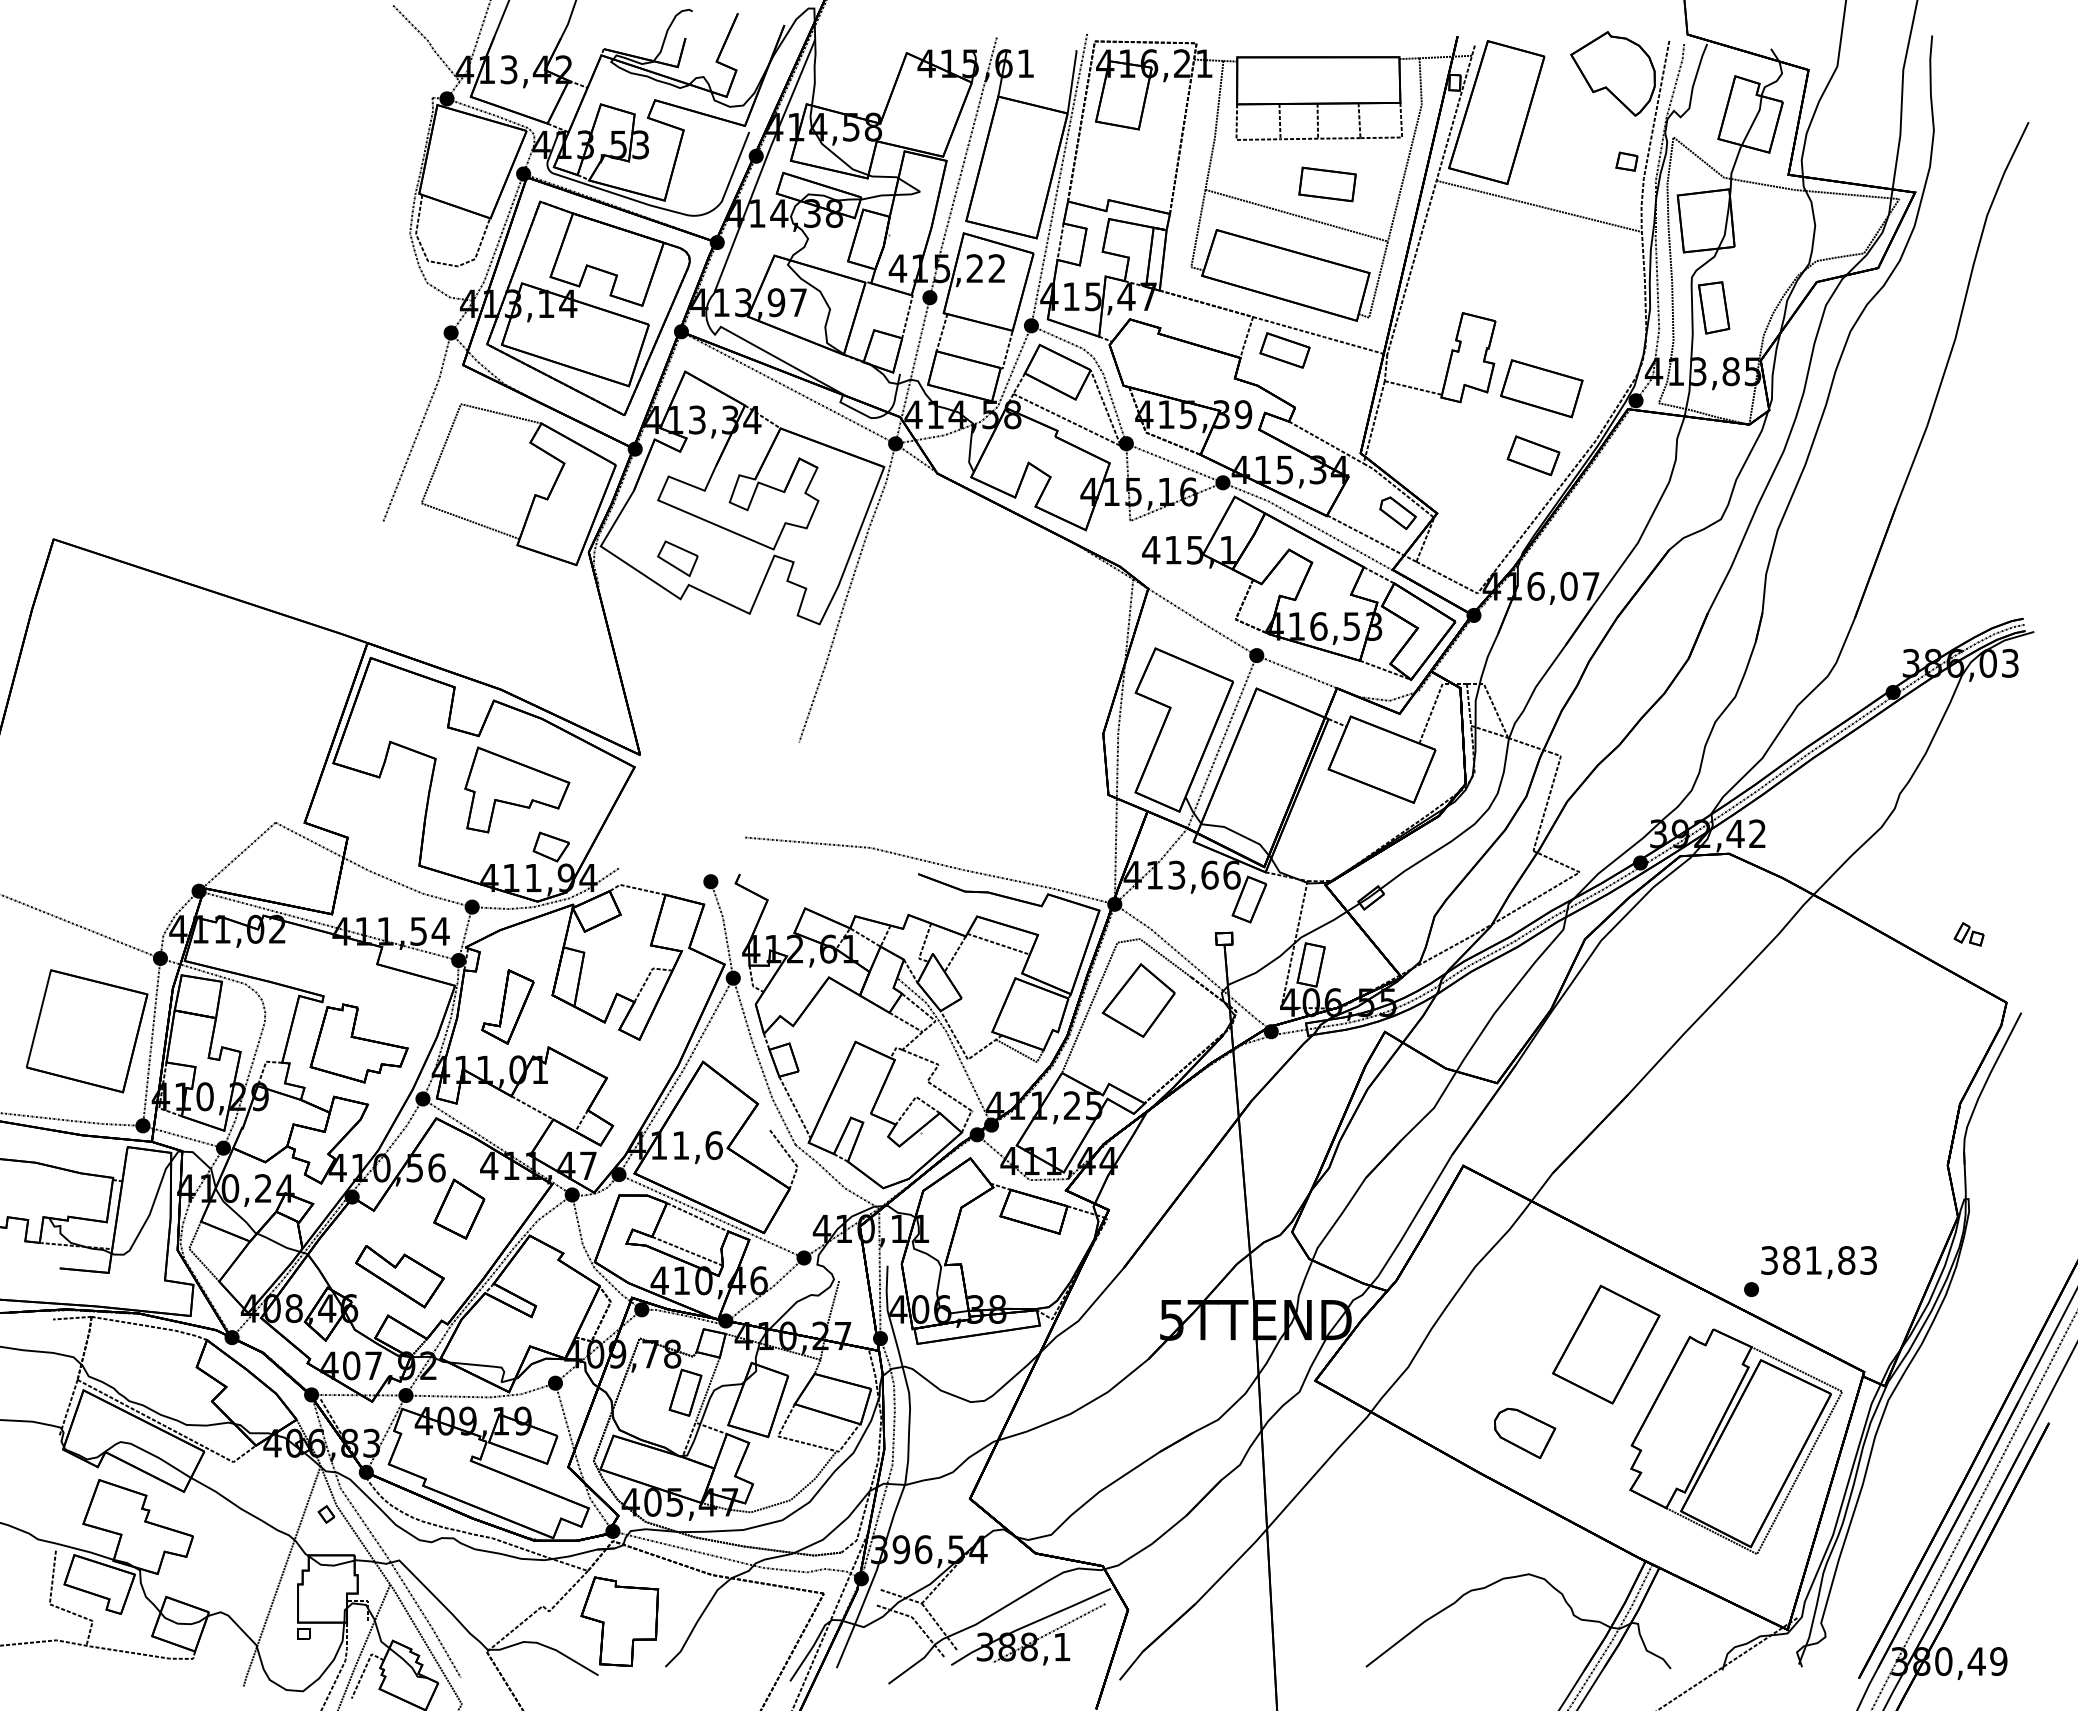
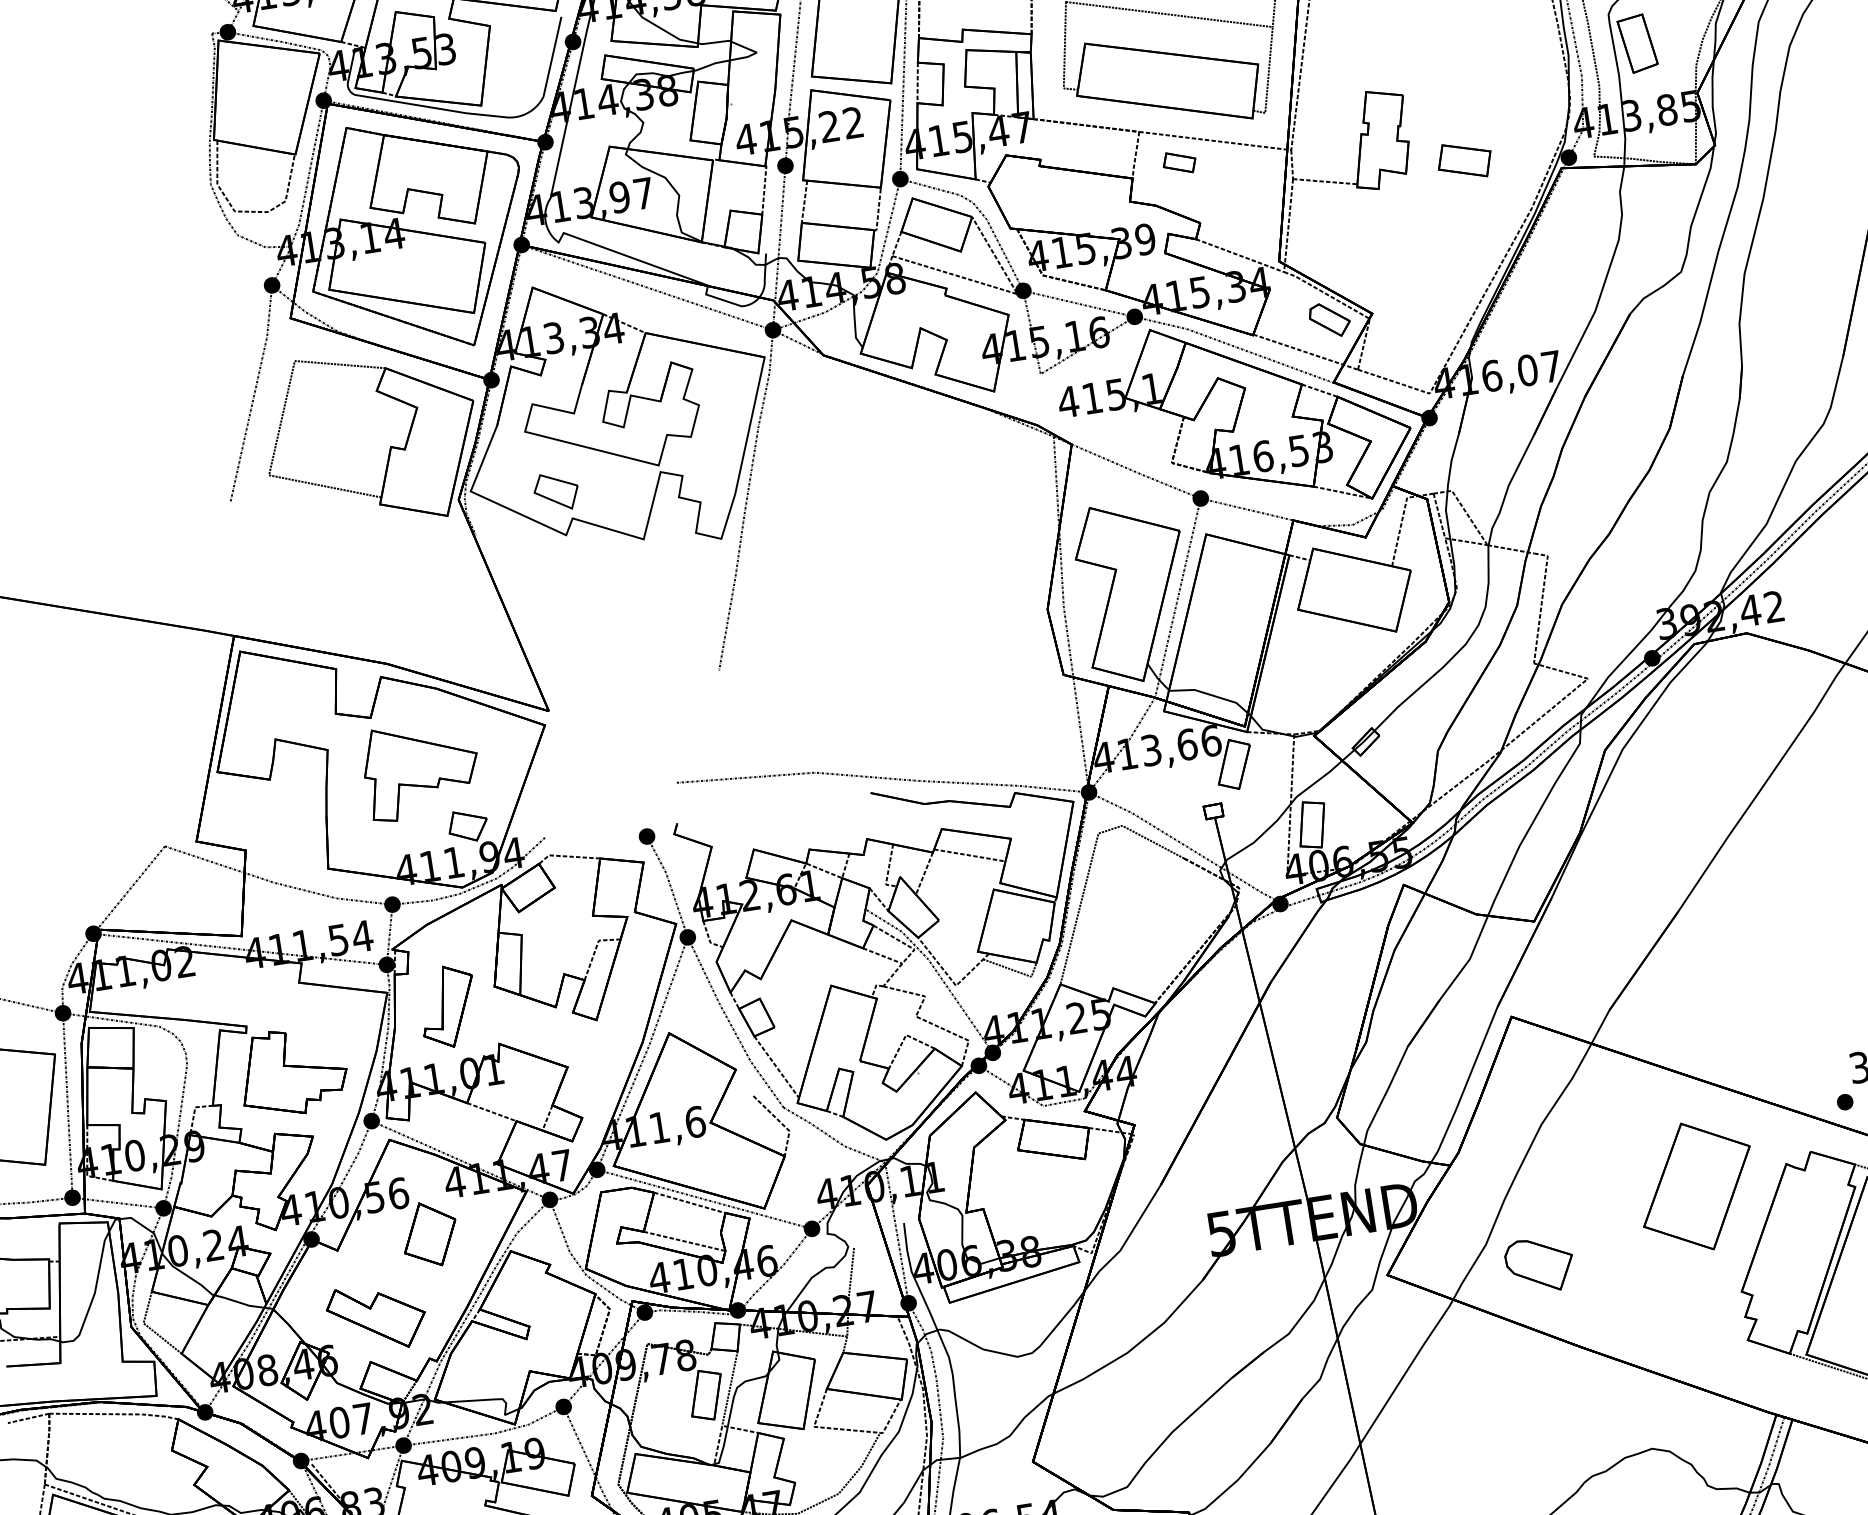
part: (1284, 350) -> (1179, 162), size x0.6
part: (1541, 388) -> (1464, 160), size x0.6
part: (1533, 455) -> (1466, 234), removed
part: (1138, 1000) -> (1131, 892), removed
part: (1525, 1433) -> (1540, 1265), moved

